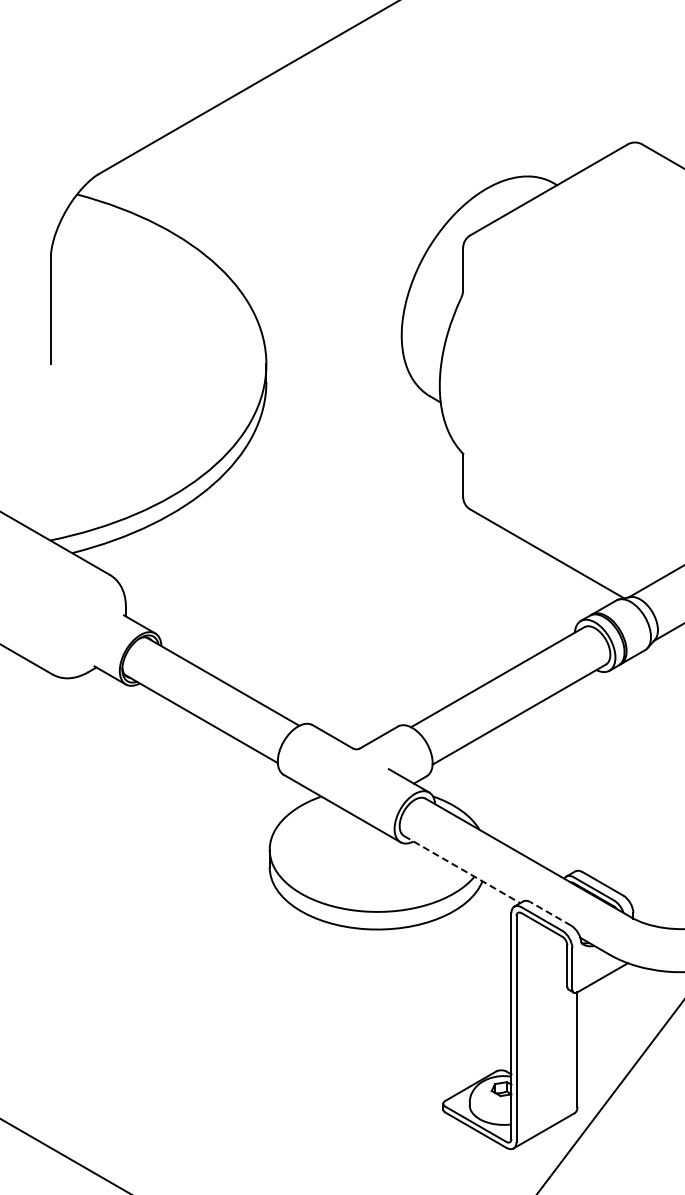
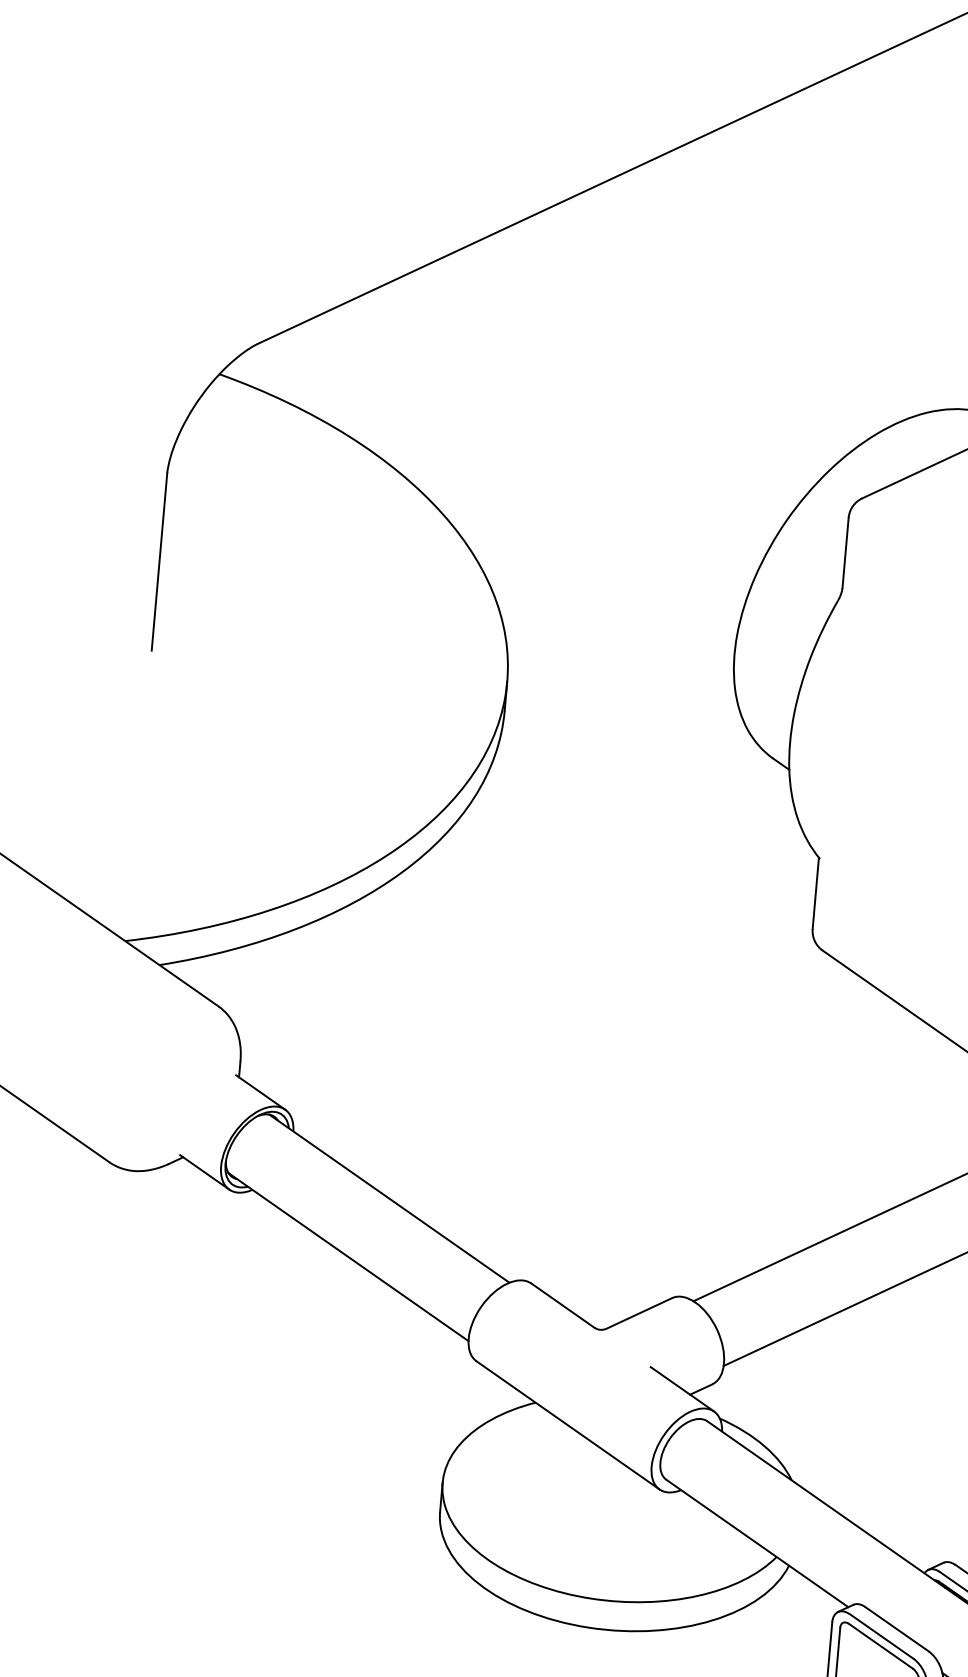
line: (462, 869) -> (757, 1543), dashed -> solid
line: (550, 913) -> (896, 1628), dashed -> solid

